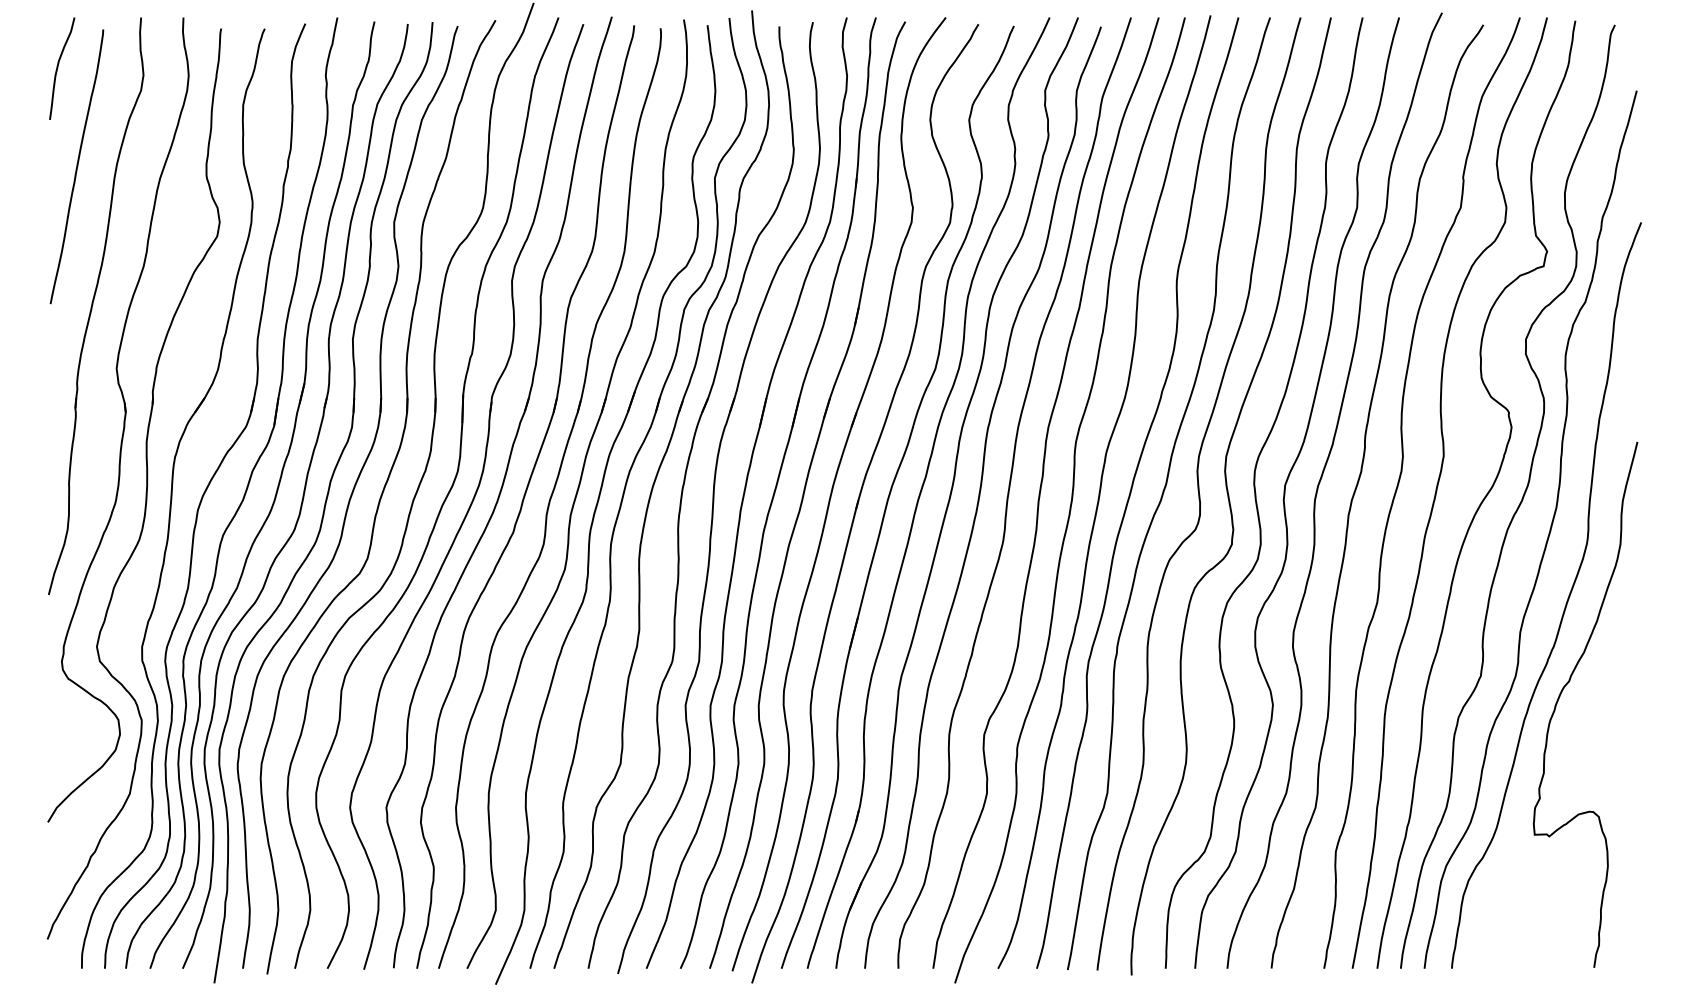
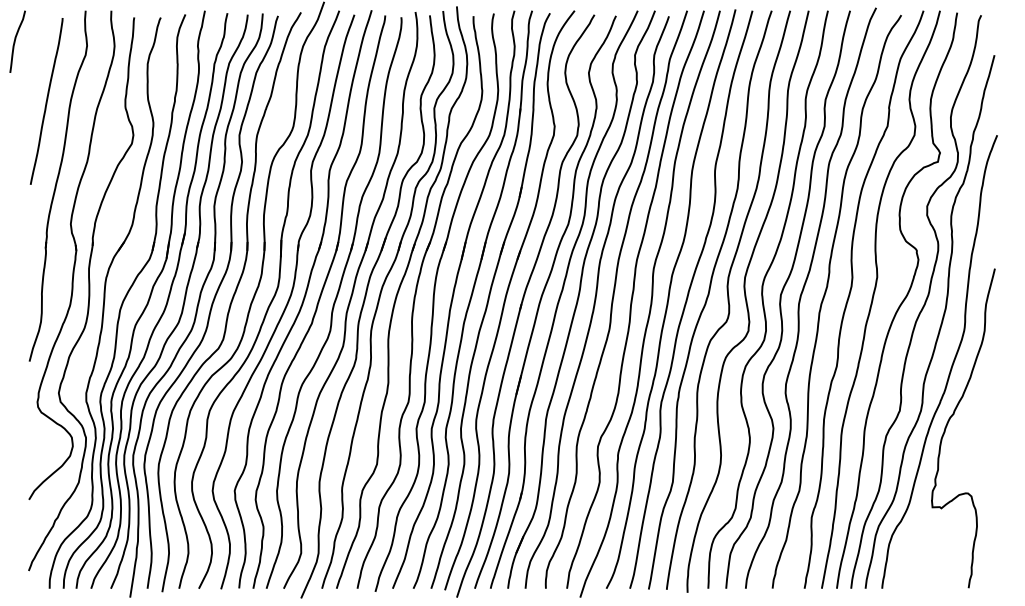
curve: (58, 68) -> (15, 41), moved

